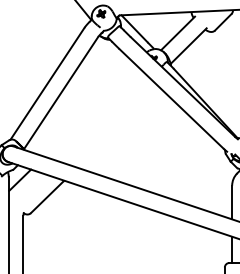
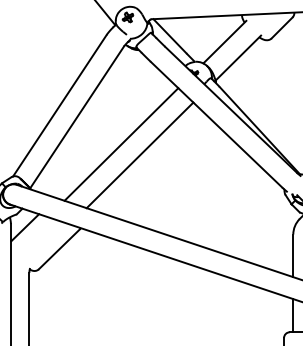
line: (96, 113) -> (121, 143), added
line: (110, 122) -> (139, 154), added

